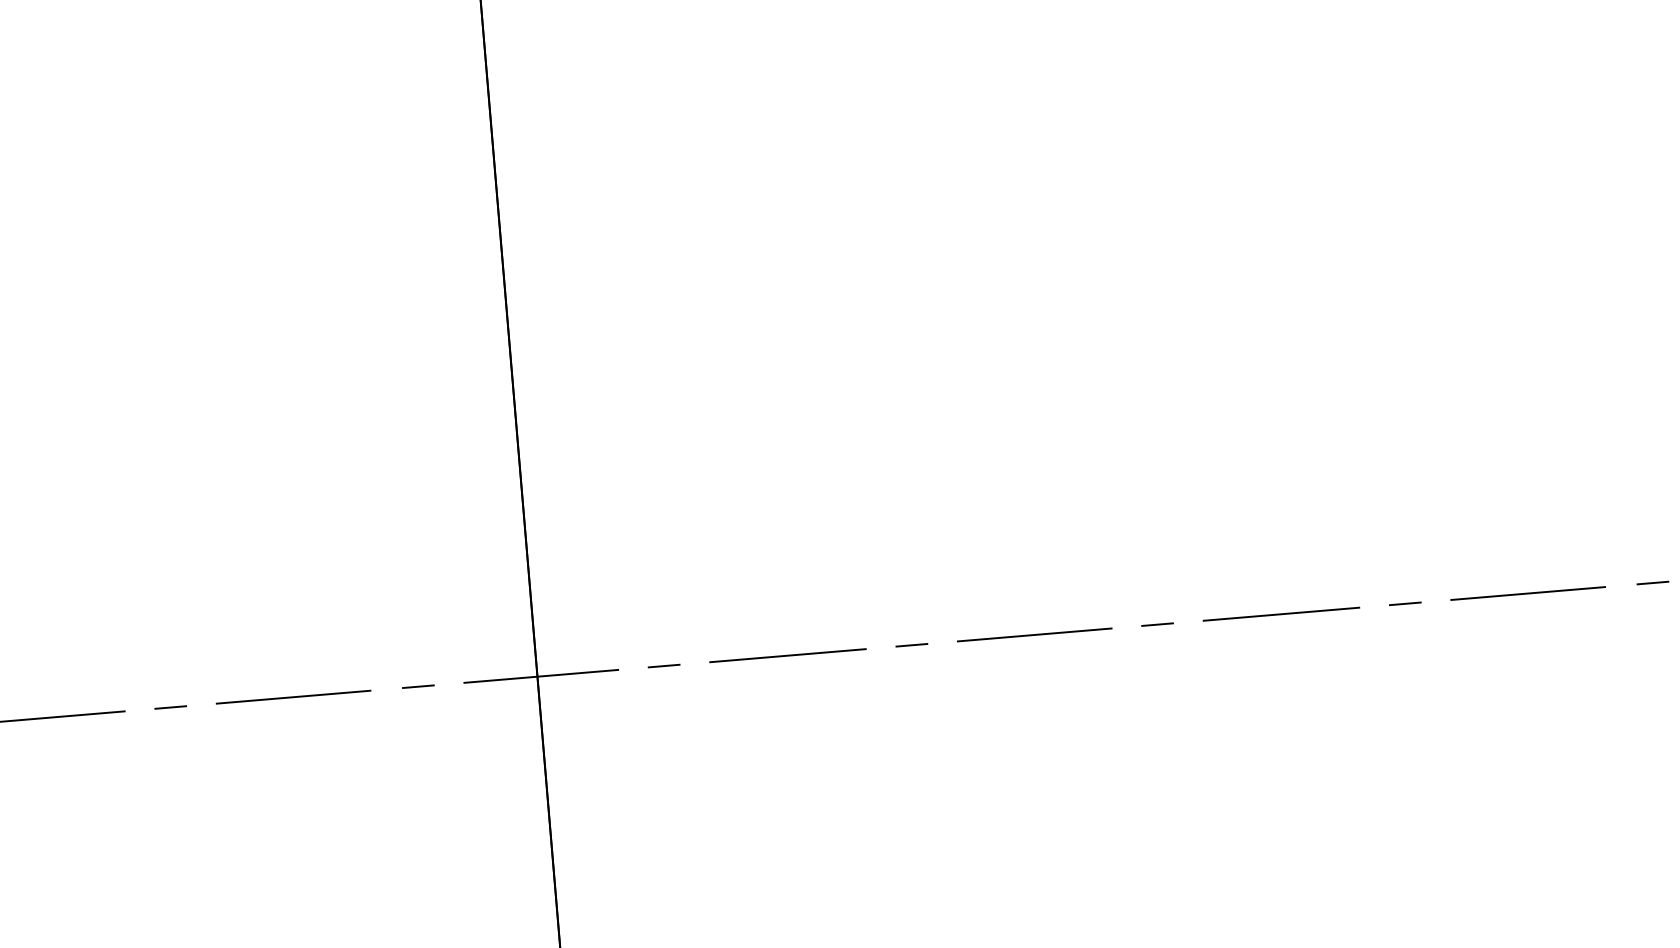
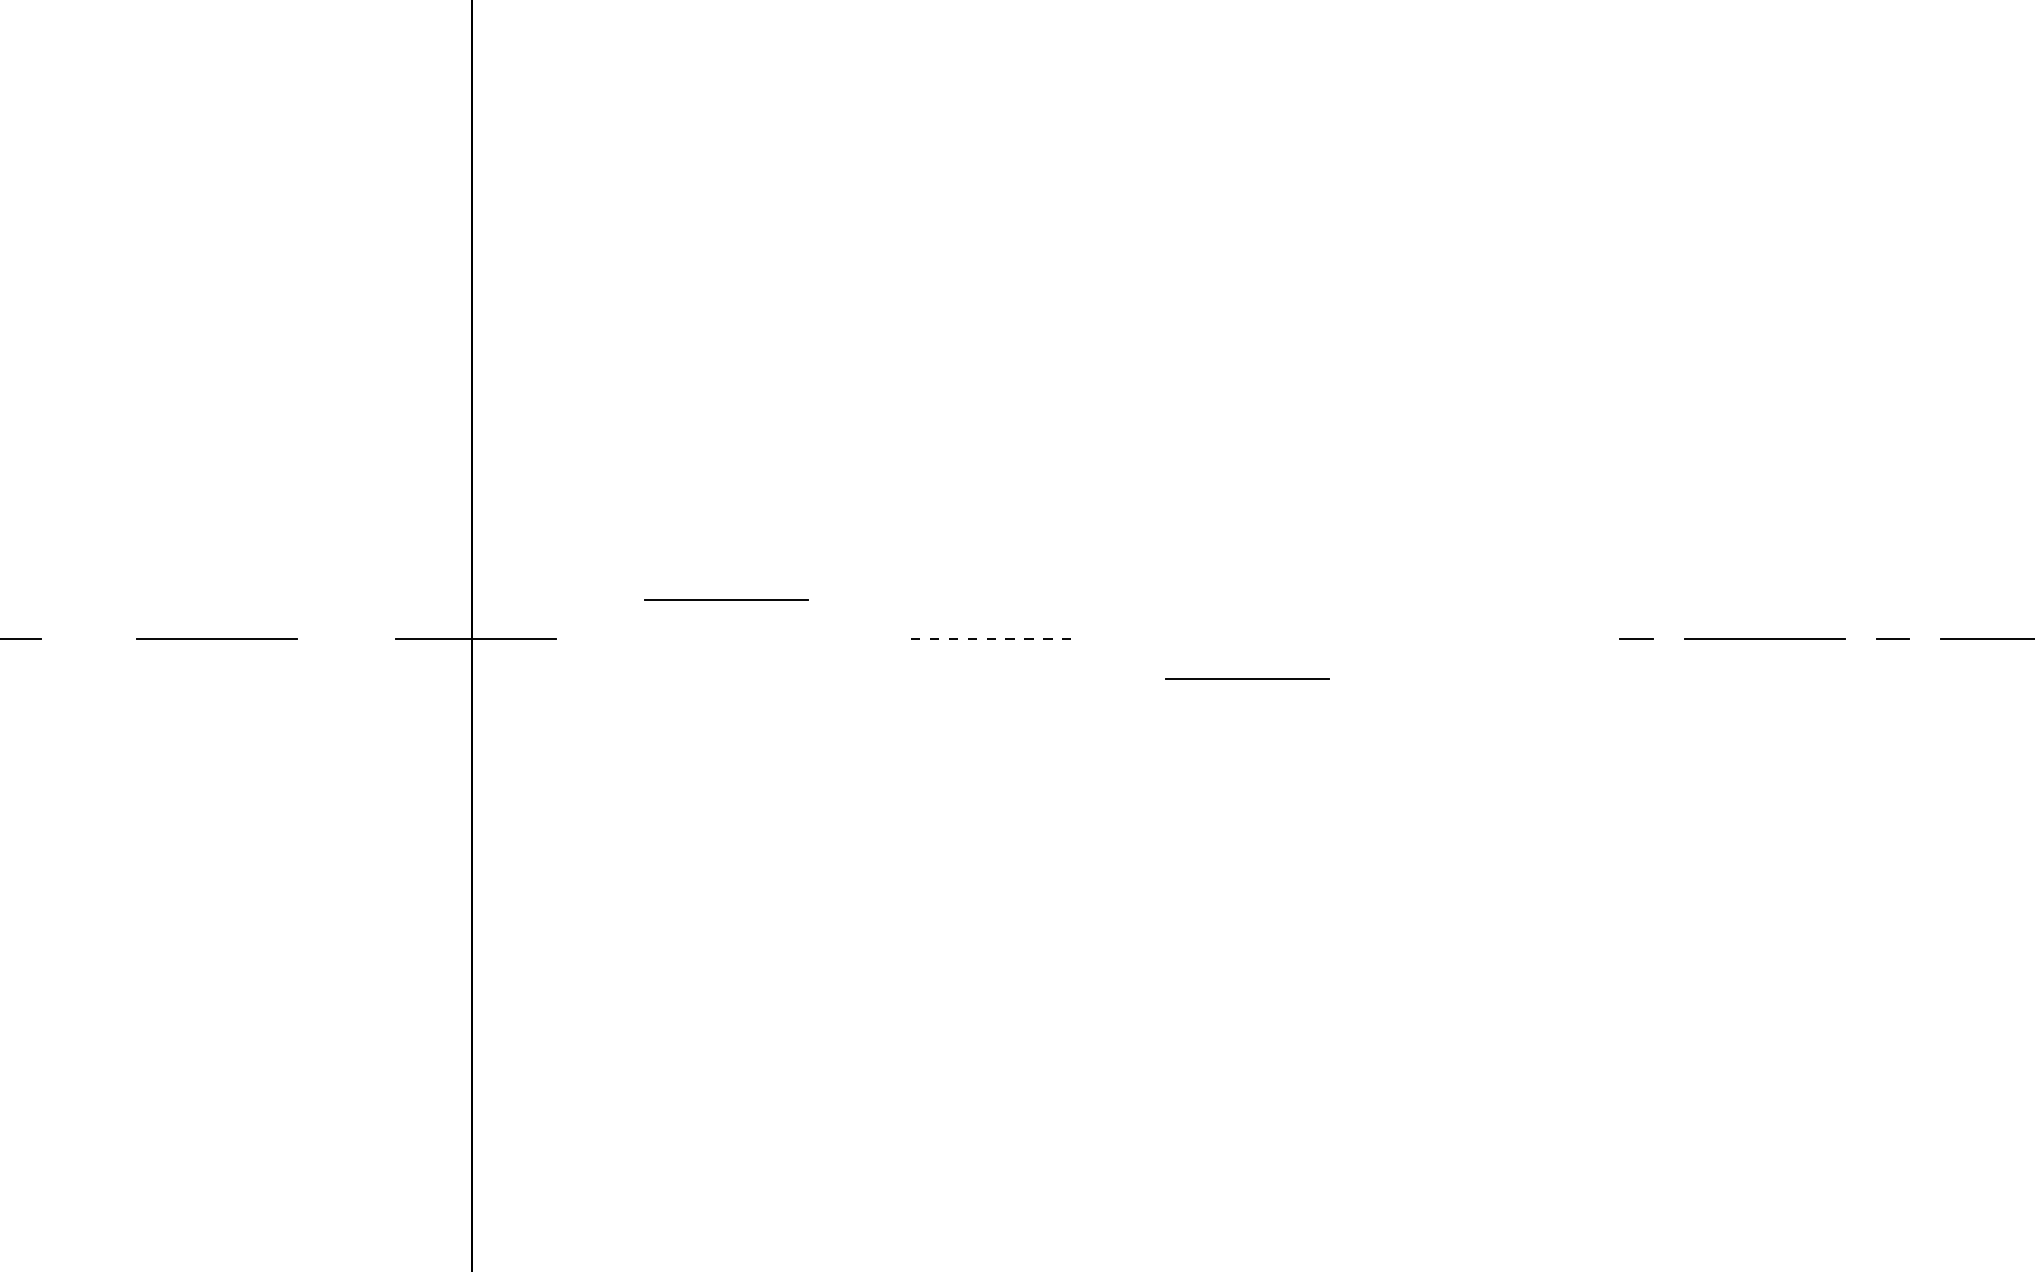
line: (1527, 593) -> (1505, 638), removed
line: (1404, 603) -> (1377, 638), removed
line: (1281, 613) -> (1247, 678), moved
line: (1157, 624) -> (1119, 638), removed
line: (1035, 634) -> (991, 638), solid -> dashed
line: (911, 644) -> (862, 638), removed
line: (788, 655) -> (726, 599), moved
line: (664, 665) -> (604, 638), removed
line: (418, 686) -> (347, 638), removed
line: (170, 707) -> (88, 638), removed

